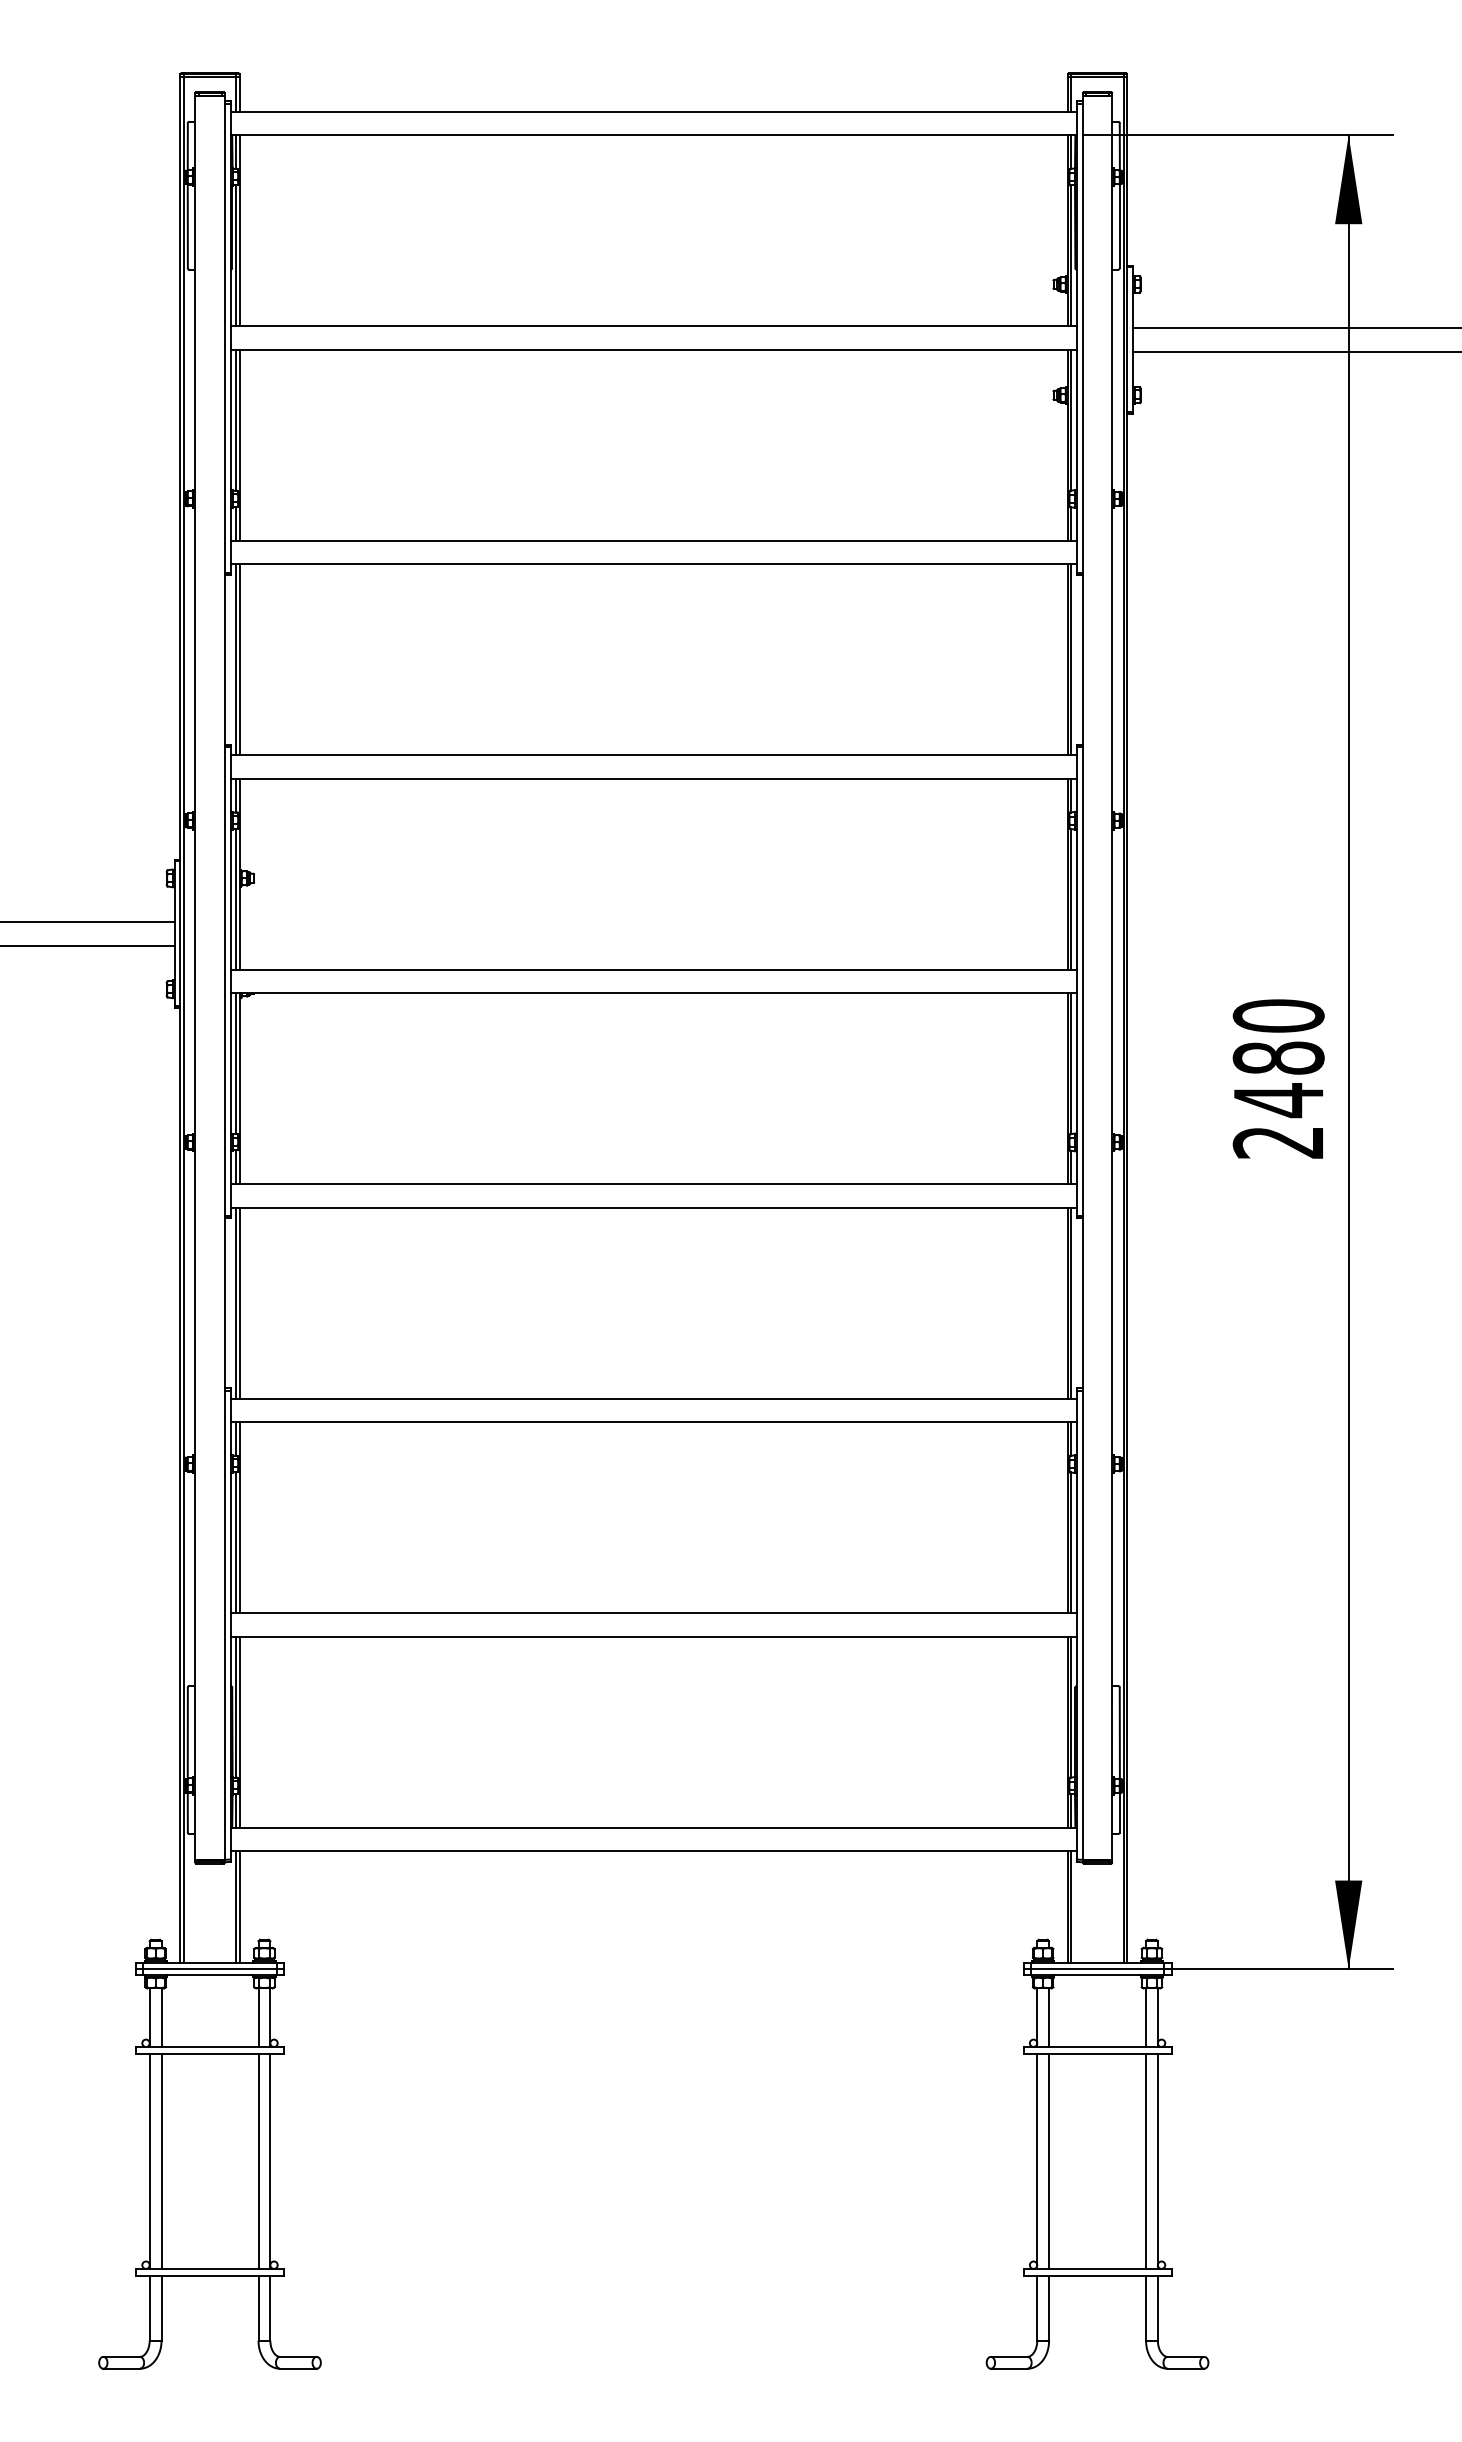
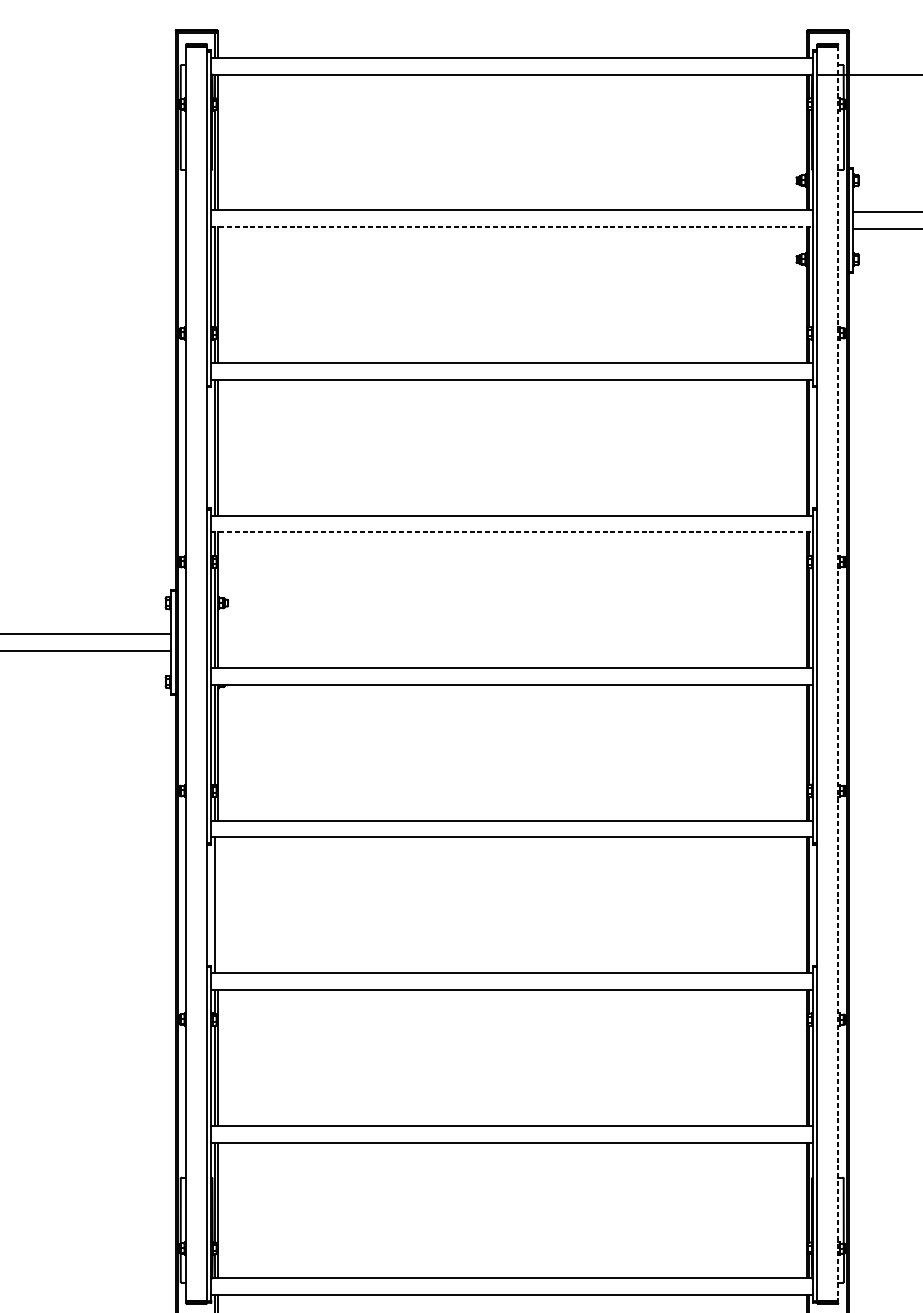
line: (654, 349) -> (512, 226), solid -> dashed
line: (654, 778) -> (512, 532), solid -> dashed
line: (1112, 977) -> (838, 673), solid -> dashed
line: (239, 1302) -> (217, 904), removed

